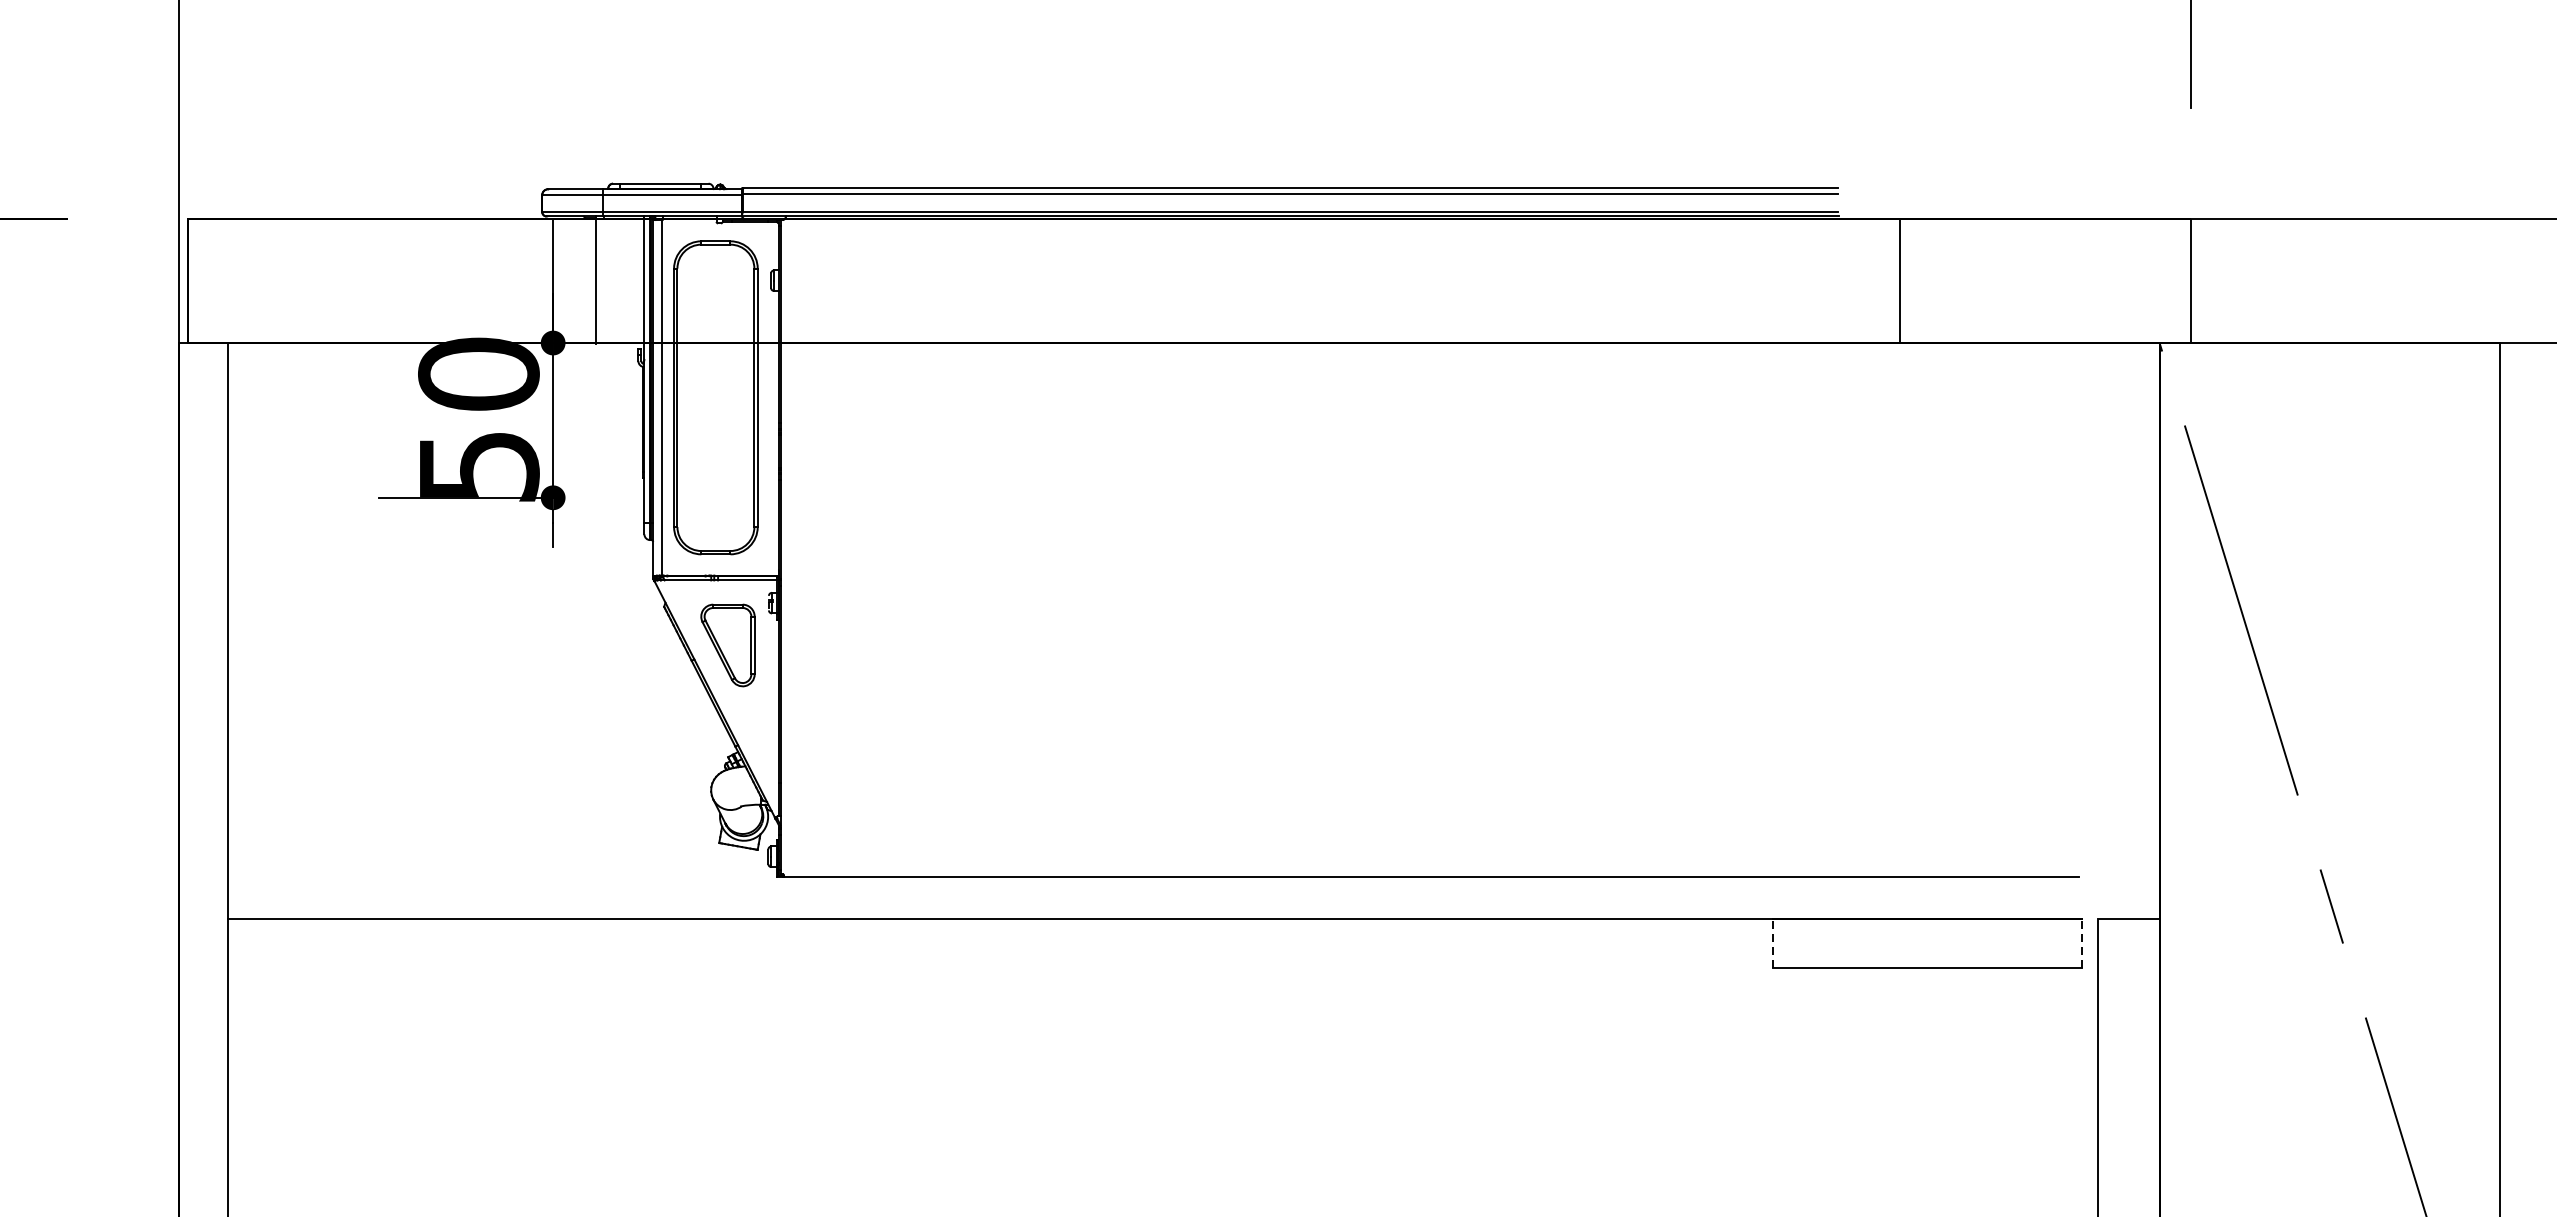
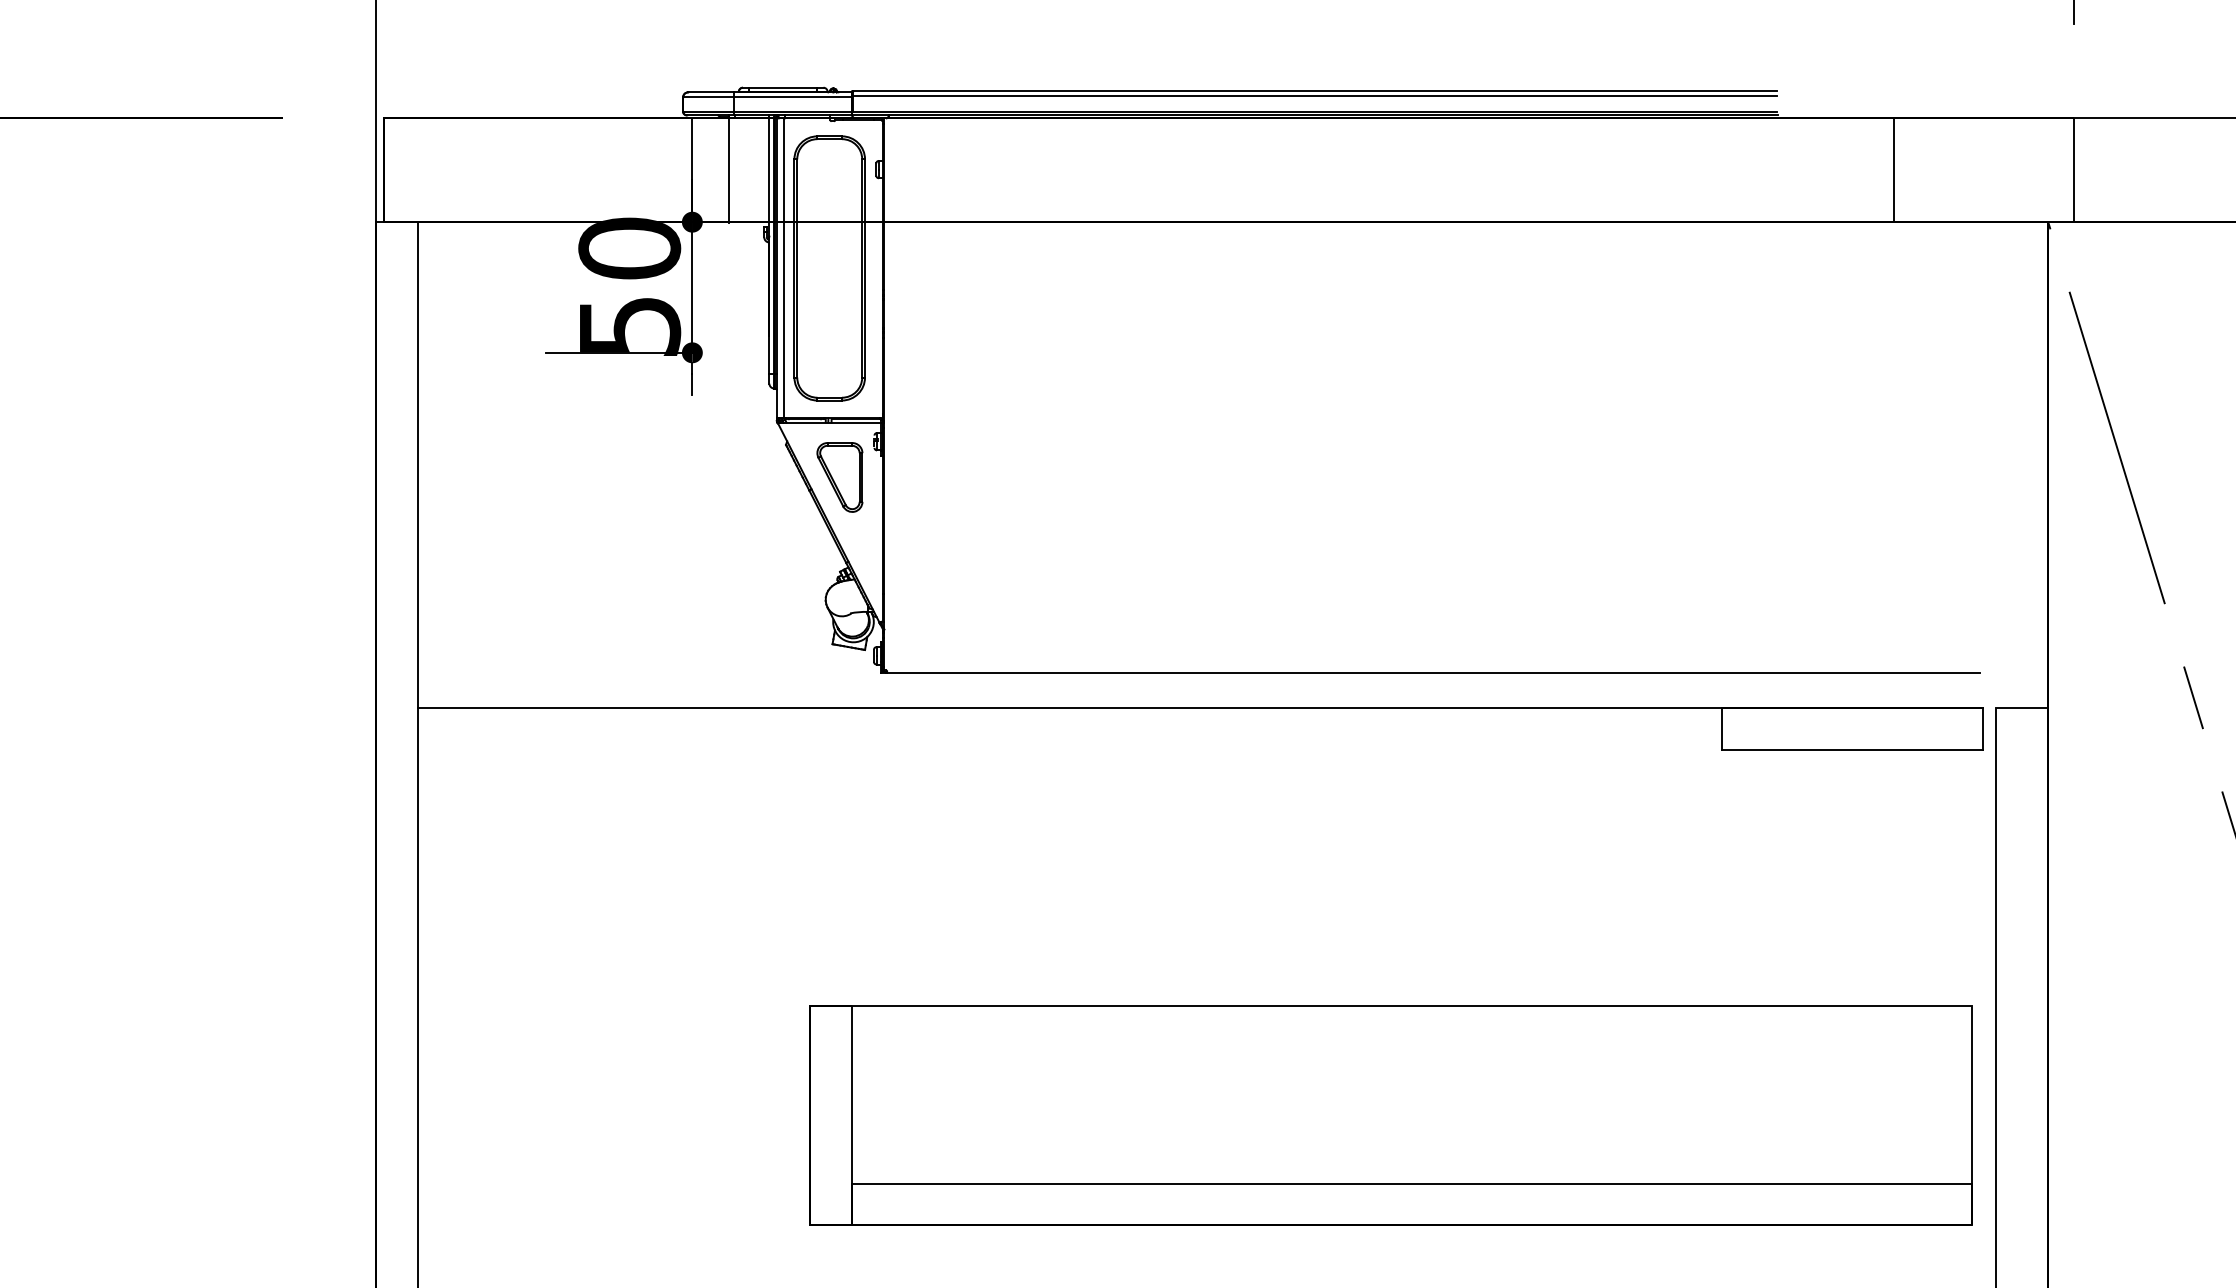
line: (1900, 280) -> (1894, 169), moved
line: (1772, 944) -> (1721, 729), dashed -> solid
line: (2081, 944) -> (1982, 729), dashed -> solid

